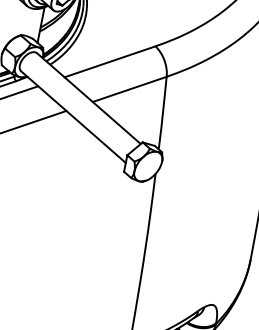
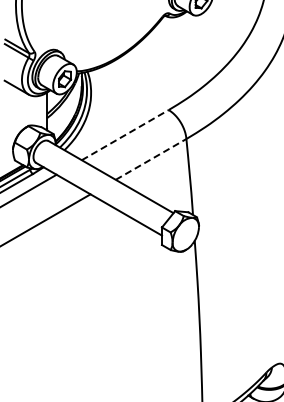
line: (110, 61) -> (125, 134), solid -> dashed
line: (130, 89) -> (151, 159), solid -> dashed

